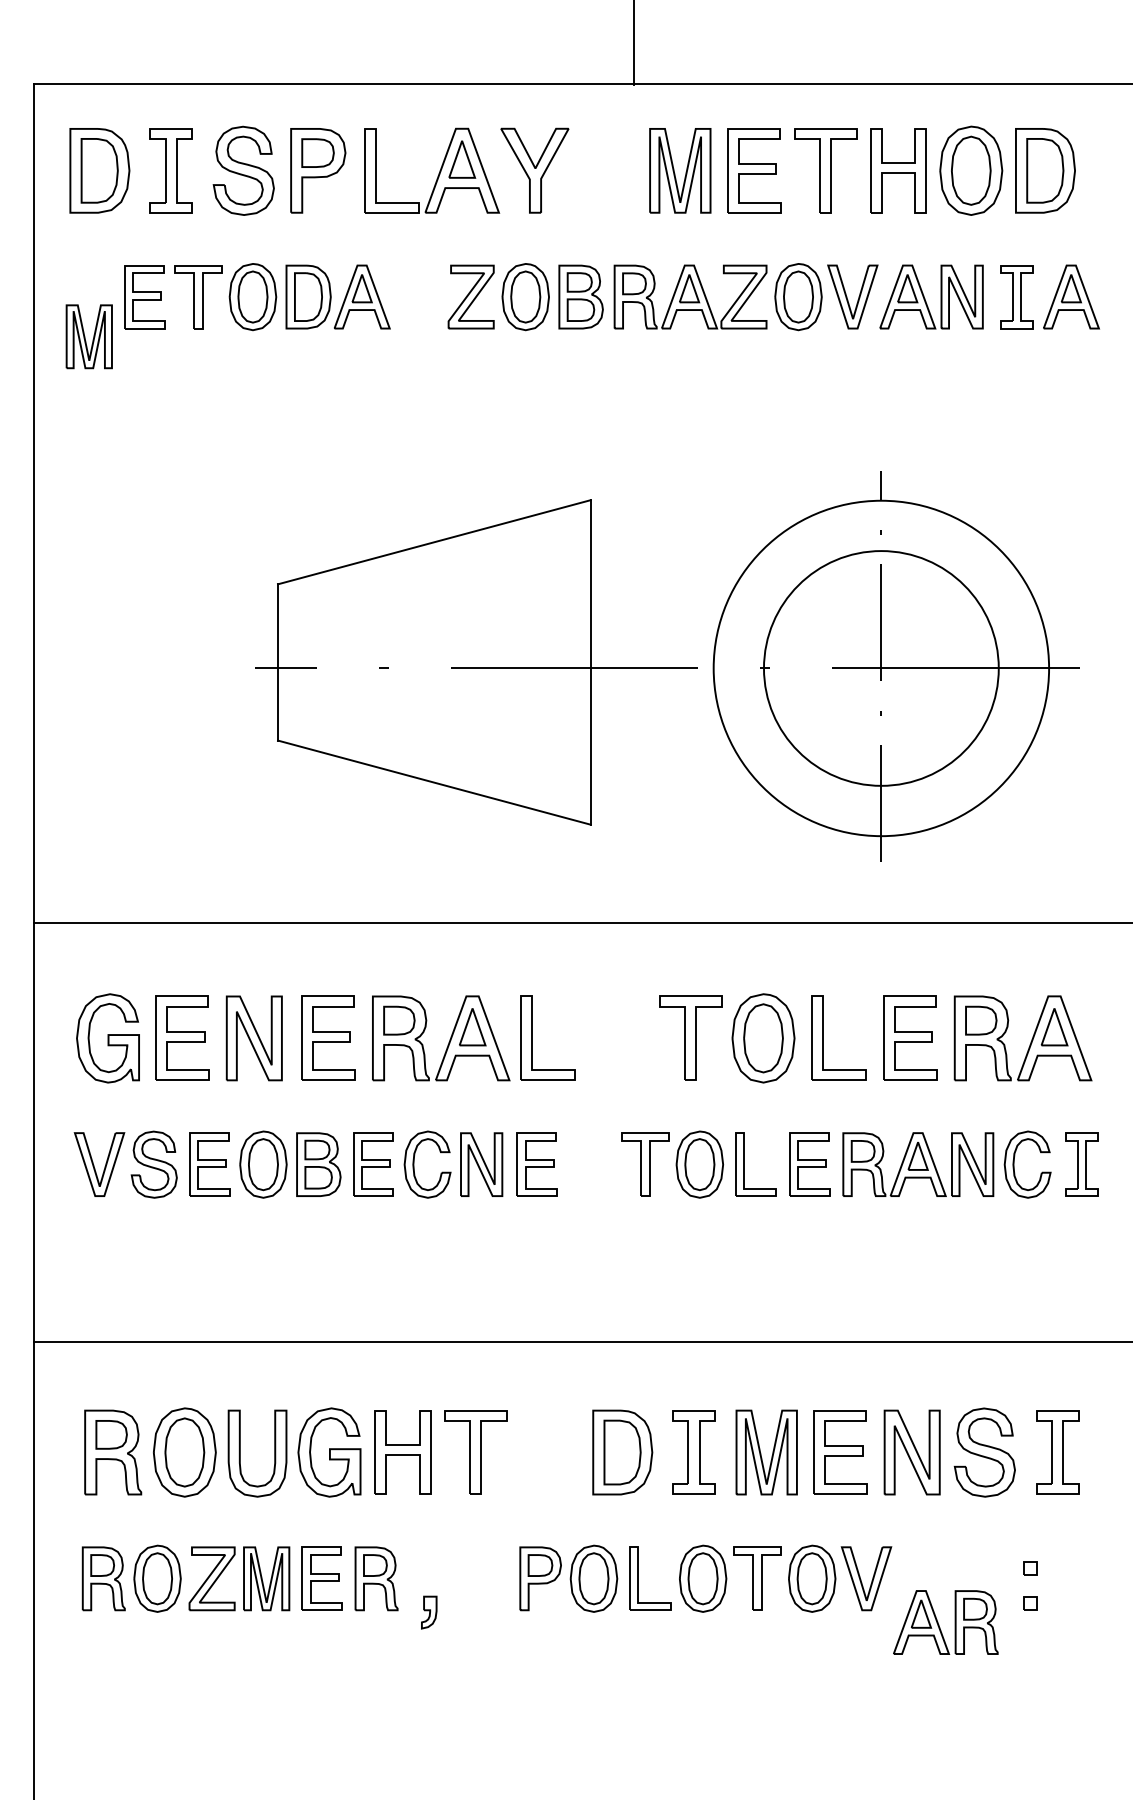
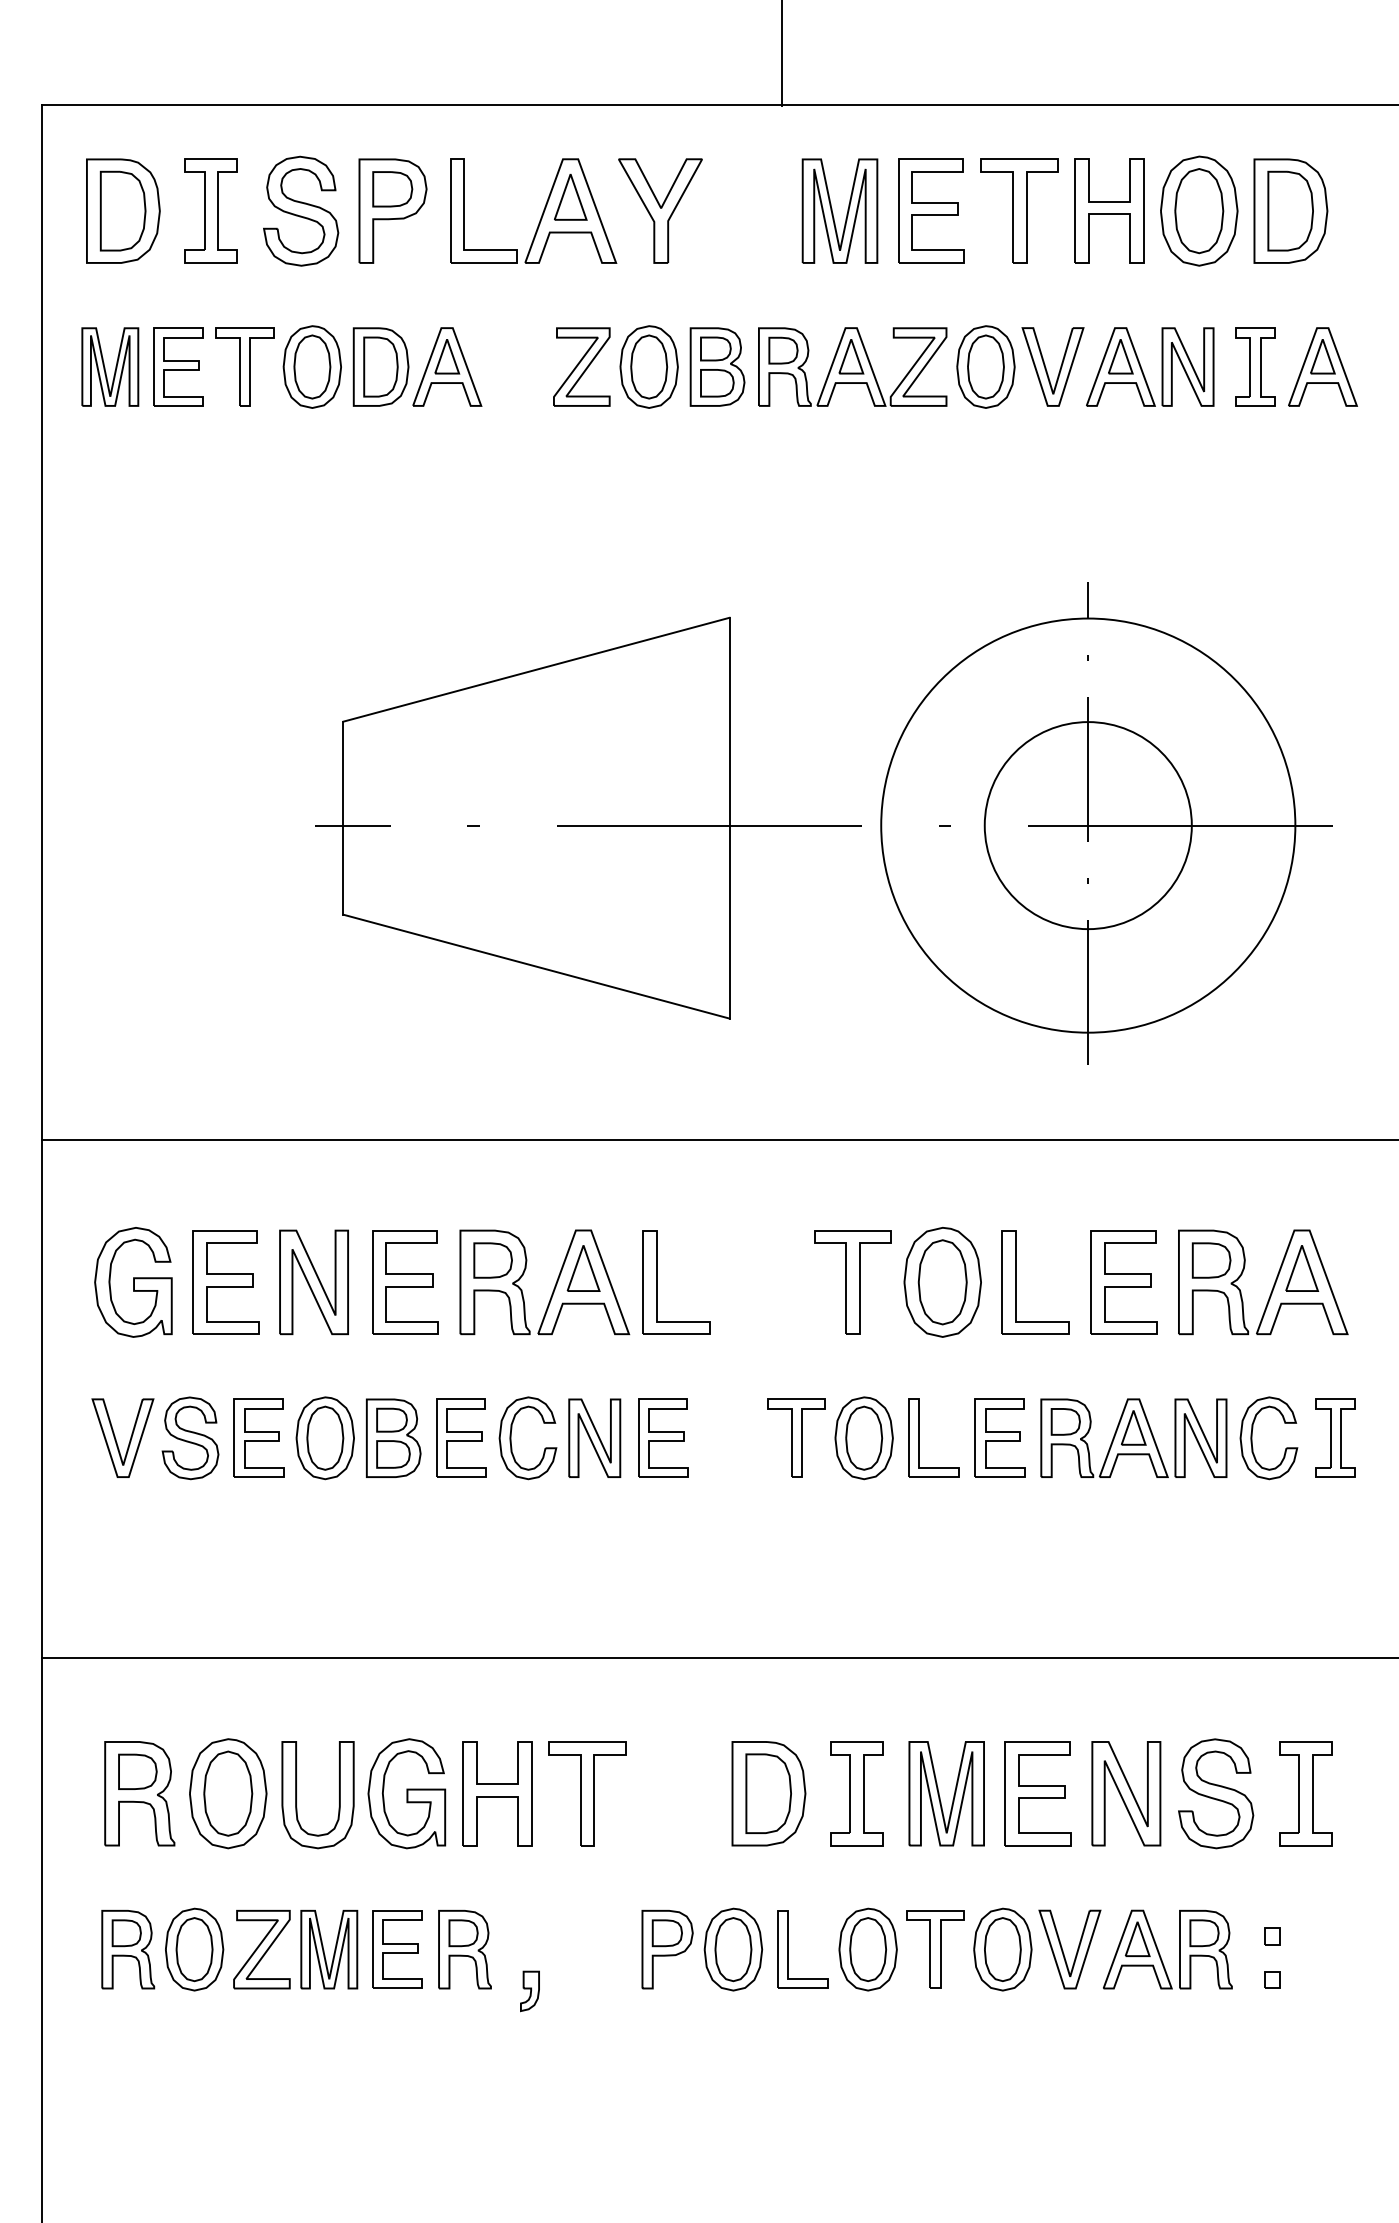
part: (89, 336) -> (110, 366), moved
circle: (880, 668) -> (1087, 825), size x0.71
part: (939, 1624) -> (1159, 1951), moved

